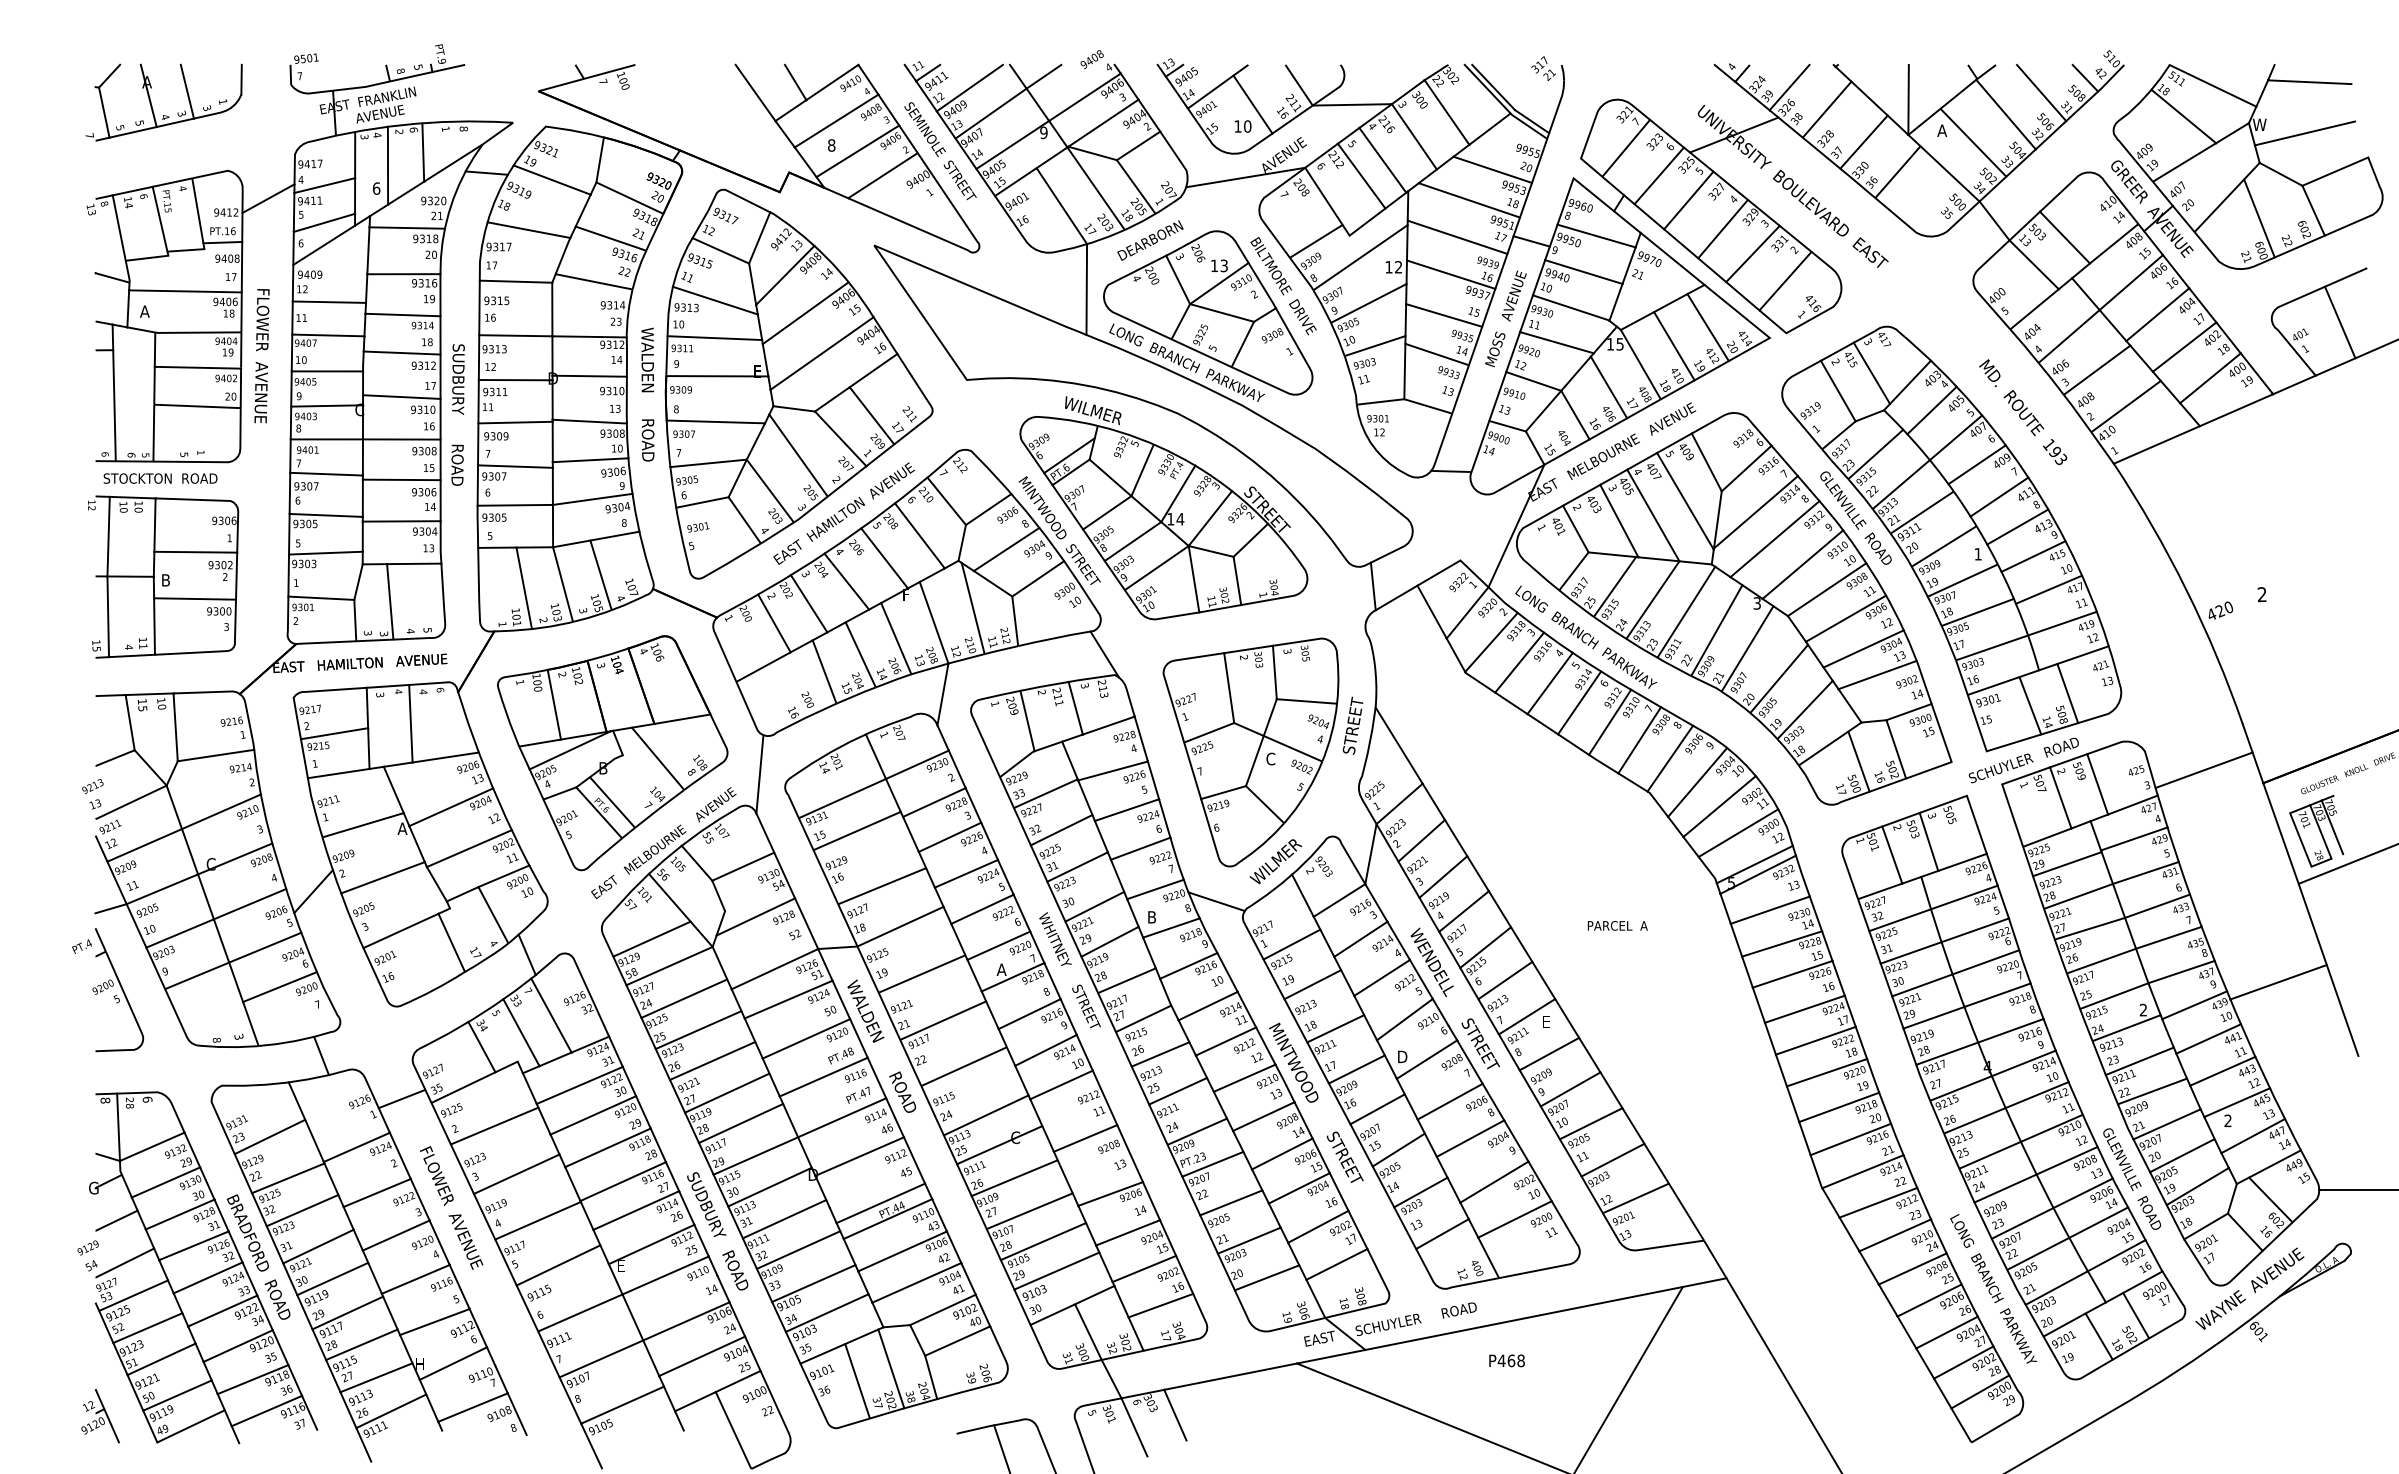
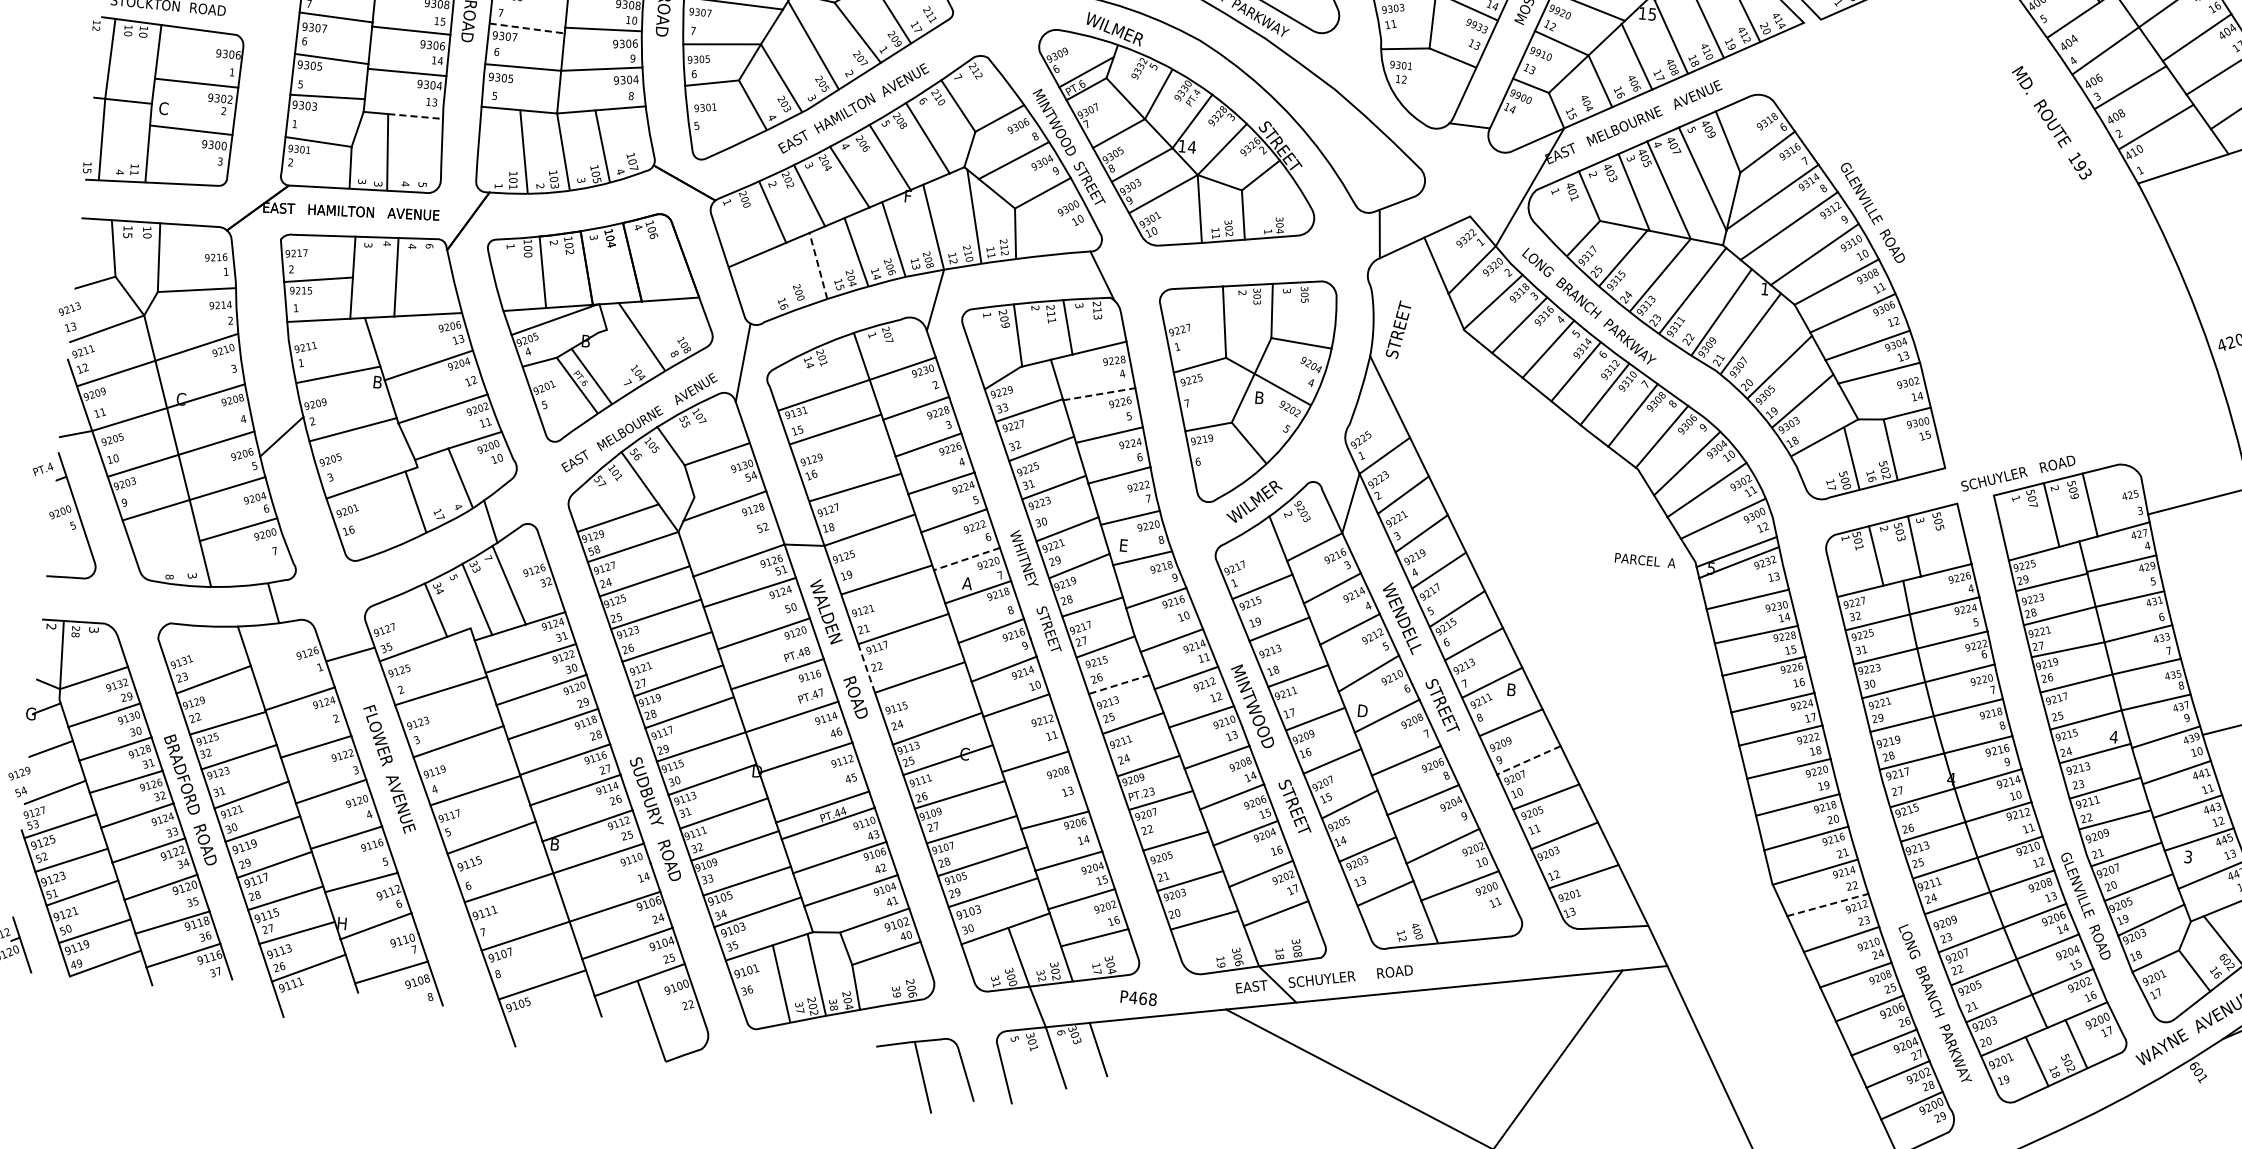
line: (515, 466) -> (527, 28), solid -> dashed
part: (1951, 538) -> (1967, 242), removed
line: (414, 563) -> (415, 116), solid -> dashed
text: (165, 580) -> (163, 108), B -> C
text: (1756, 603) -> (1764, 289), 3 -> 1
line: (824, 672) -> (818, 266), solid -> dashed
text: (1352, 725) -> (1398, 329), moved
text: (1270, 758) -> (1259, 397), C -> B
line: (1113, 770) -> (1099, 393), solid -> dashed
text: (402, 828) -> (377, 382), A -> B
line: (1216, 901) -> (1190, 535), removed
text: (1151, 917) -> (1123, 545), B -> E
text: (1617, 925) -> (1645, 560), moved
line: (998, 945) -> (966, 558), solid -> dashed
text: (2143, 1009) -> (2114, 736), 2 -> 4
text: (1546, 1021) -> (1511, 689), E -> B
line: (1159, 1055) -> (1118, 685), solid -> dashed
line: (910, 1063) -> (866, 669), solid -> dashed
line: (1570, 1089) -> (1528, 760), solid -> dashed
text: (147, 1099) -> (93, 629), 6 -> 3
text: (105, 1100) -> (51, 626), 8 -> 2
text: (2227, 1121) -> (2187, 857), 2 -> 3
line: (1878, 1202) -> (1827, 904), solid -> dashed
text: (621, 1265) -> (555, 844), E -> B
text: (1506, 1360) -> (1138, 997), moved

